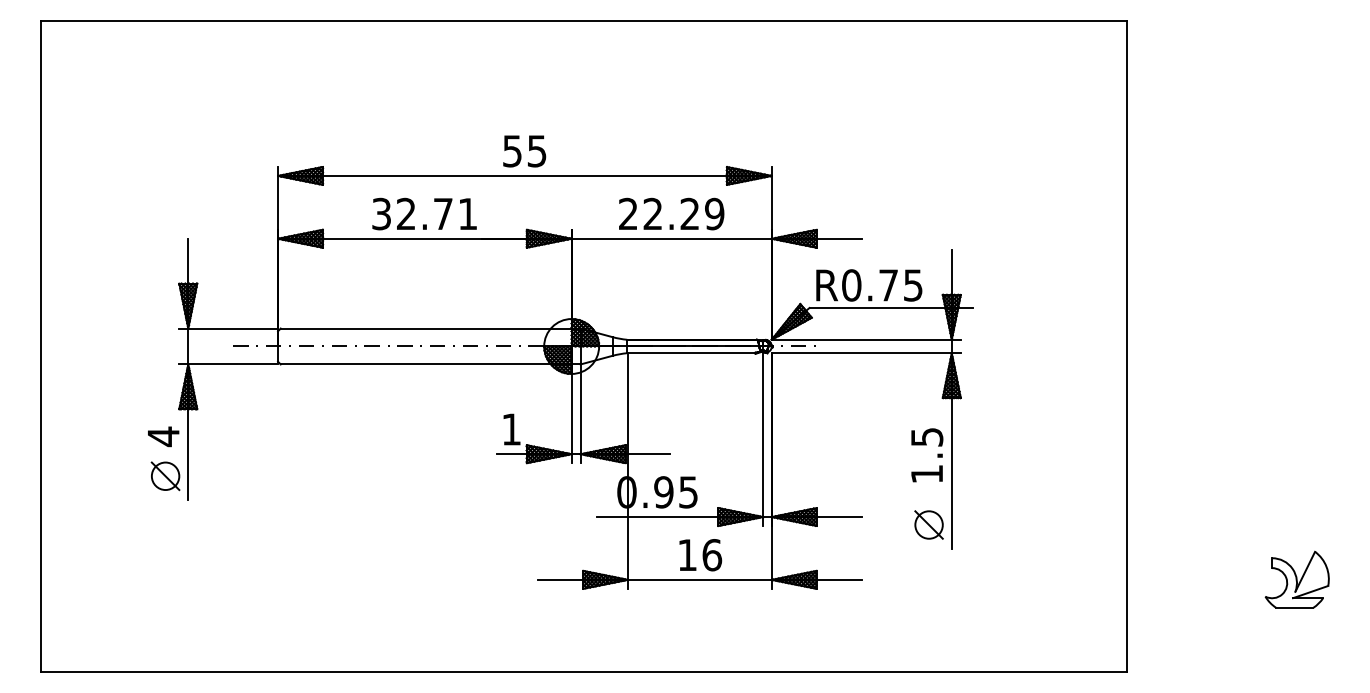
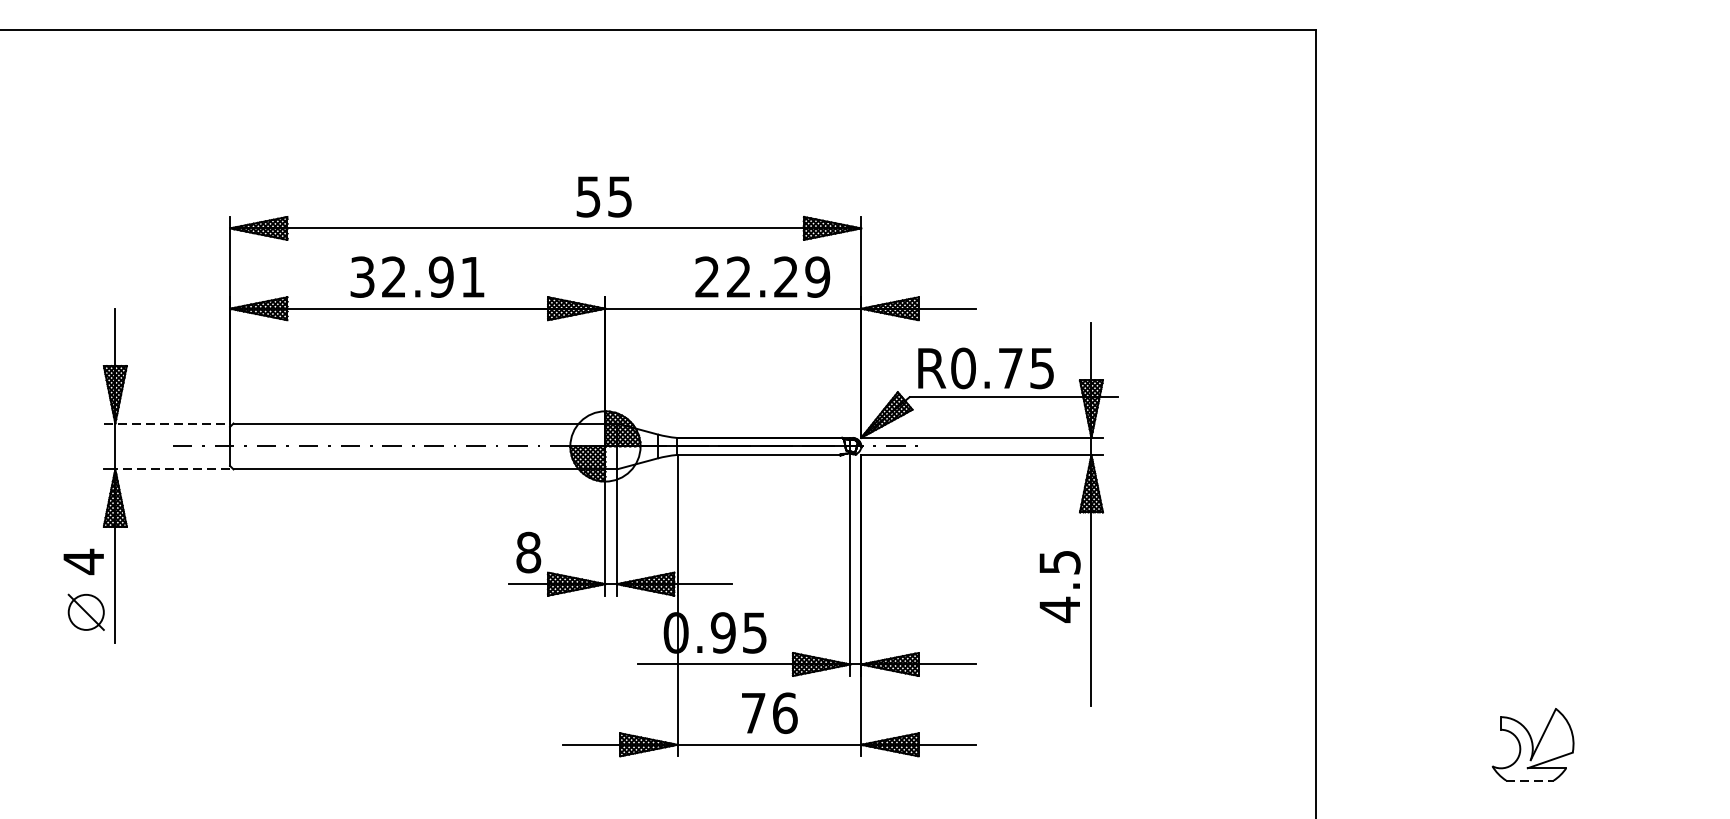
text: (524, 151) -> (603, 197), moved
text: (442, 213) -> (440, 276), 32.71 -> 32.91
text: (671, 213) -> (762, 276), moved
line: (229, 328) -> (168, 423), solid -> dashed
line: (233, 364) -> (173, 469), solid -> dashed
text: (511, 429) -> (528, 552), 1 -> 8
text: (926, 474) -> (1059, 610), 1.5 -> 4.5
part: (928, 524) -> (1061, 674), removed
text: (687, 554) -> (753, 712), 16 -> 76
line: (1294, 607) -> (1529, 780), solid -> dashed

